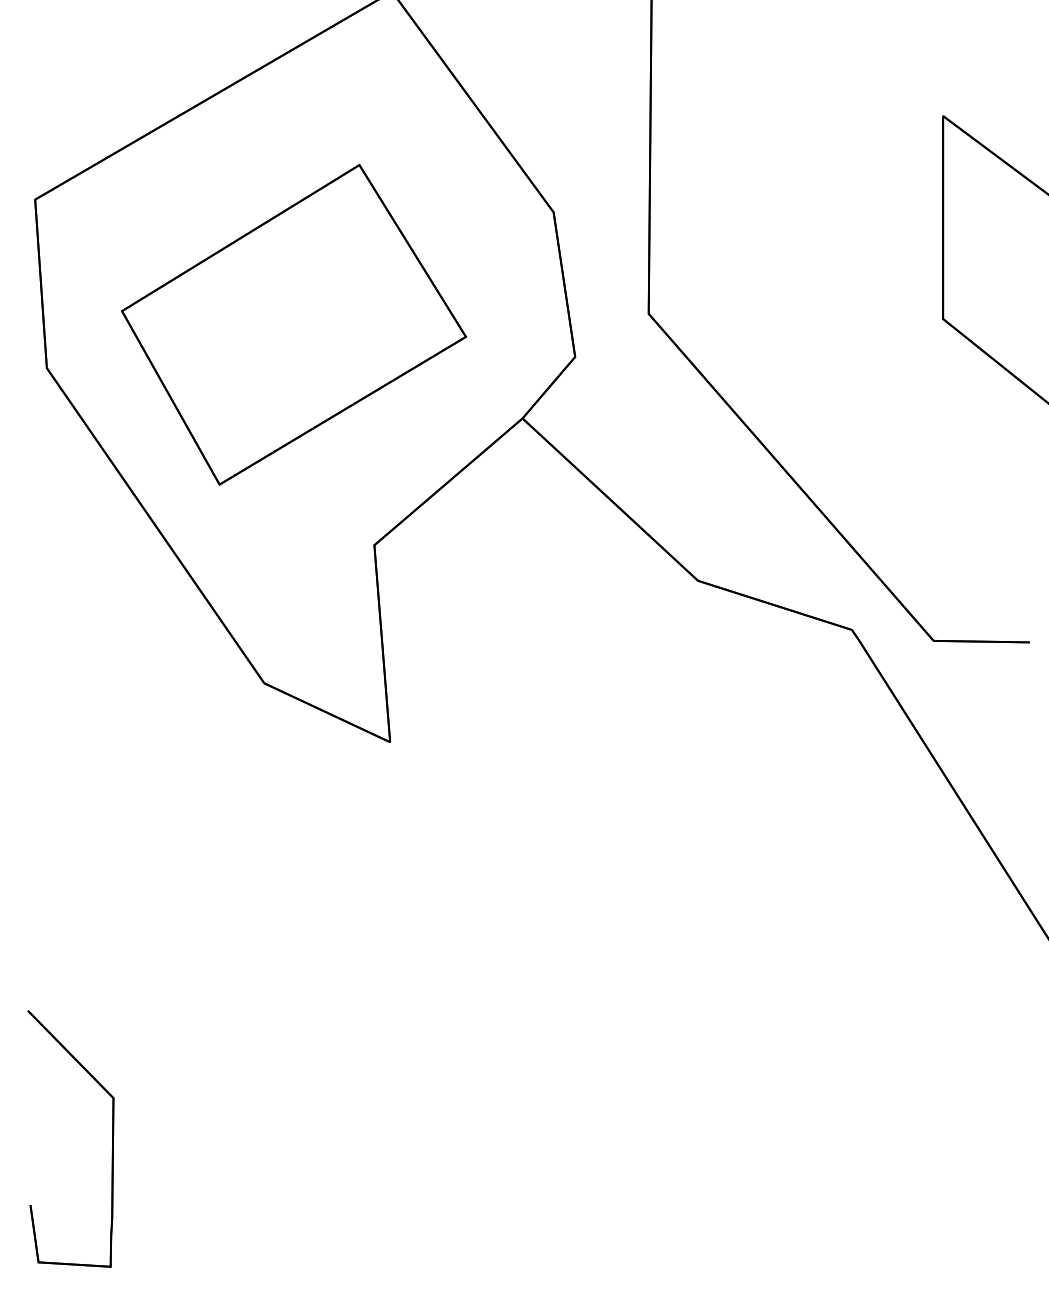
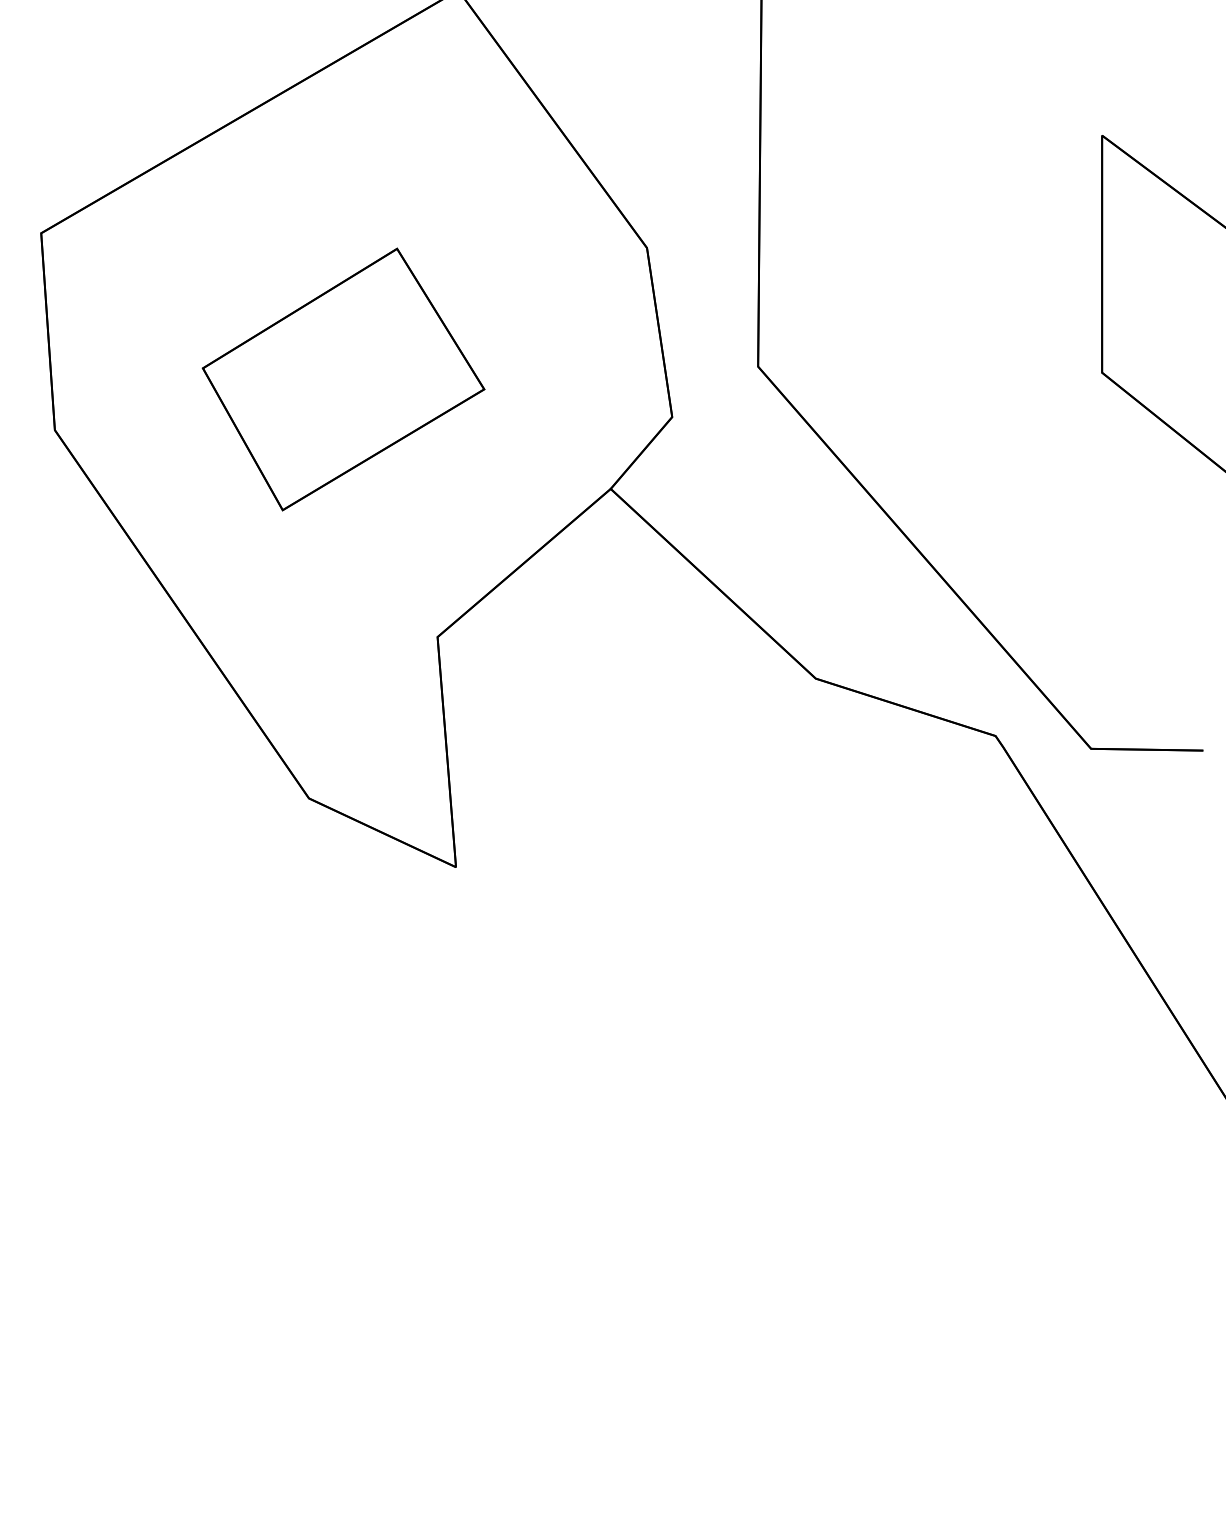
part: (293, 324) -> (343, 379), size x0.7
part: (112, 1138) -> (131, 1330), removed

